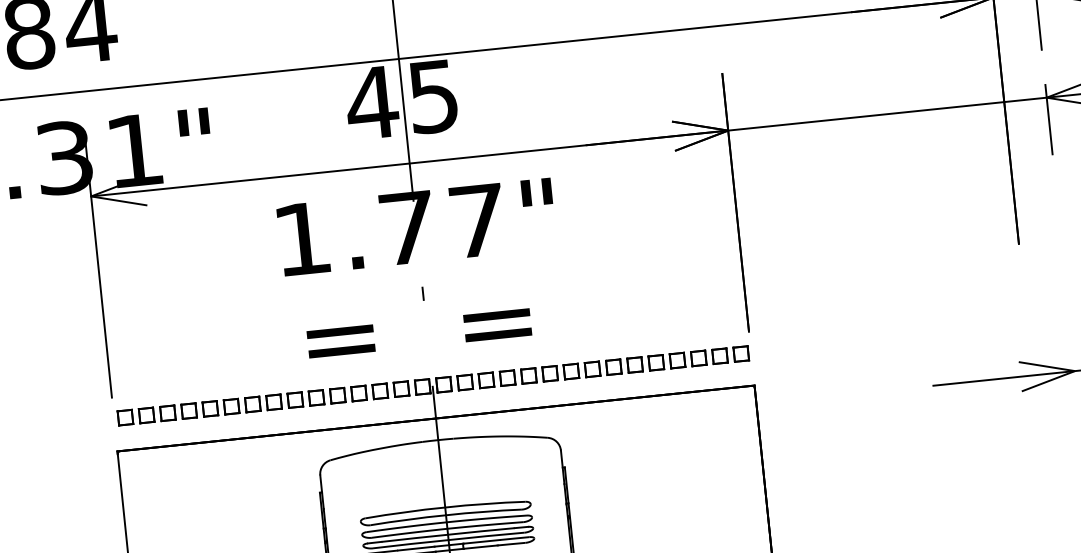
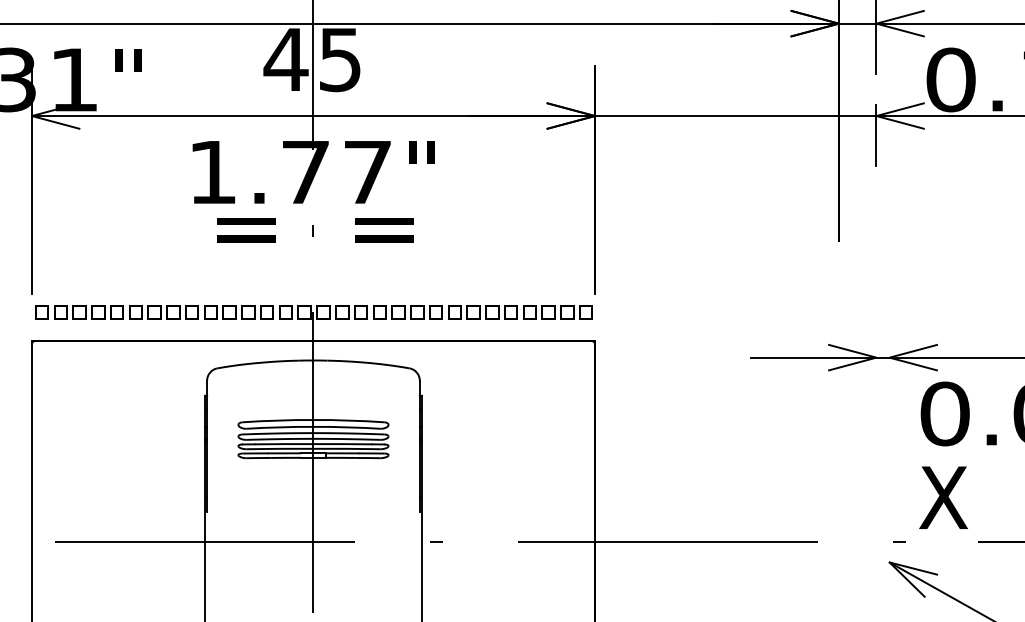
text: (419, 333) -> (315, 230), moved

